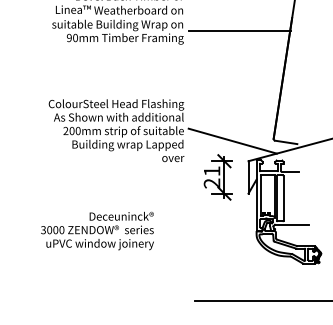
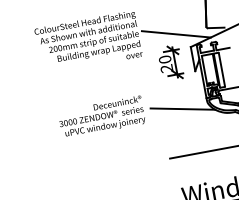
text: (211, 171) -> (164, 59), 21 -> 20
text: (97, 230) -> (101, 116), moved
line: (223, 239) -> (183, 108), added

